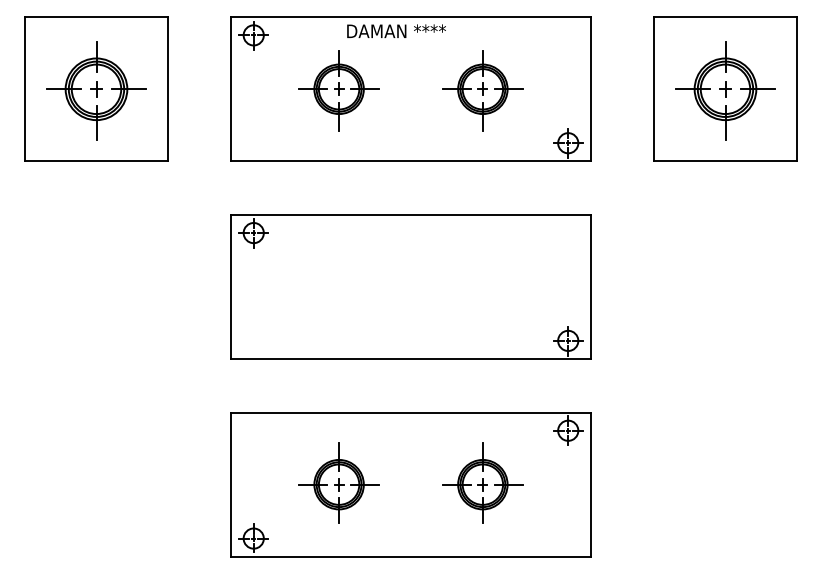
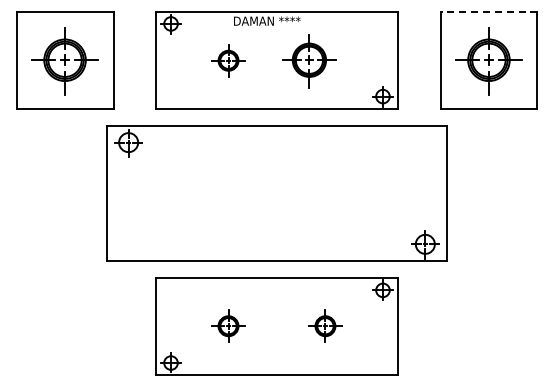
line: (724, 16) -> (488, 11), solid -> dashed
part: (339, 91) -> (228, 61), size x0.6
part: (482, 91) -> (309, 61), moved
part: (410, 287) -> (276, 193), size x1.4
part: (339, 482) -> (228, 325), size x0.6
part: (482, 482) -> (325, 325), size x0.6

